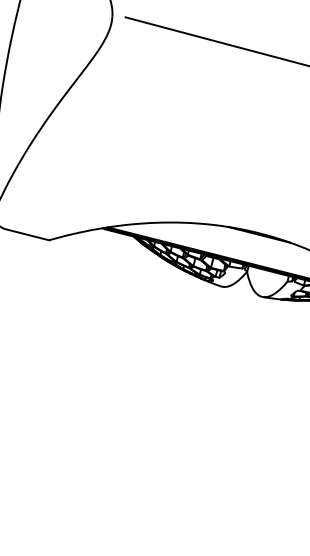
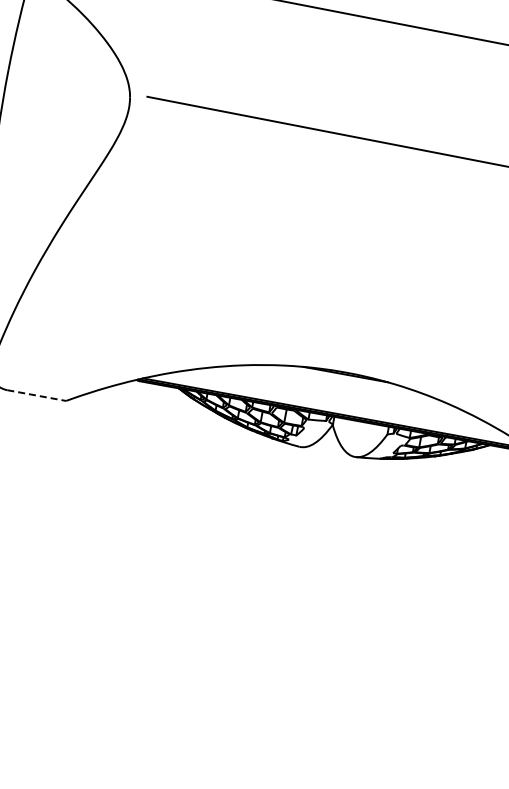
line: (27, 234) -> (36, 395), solid -> dashed

